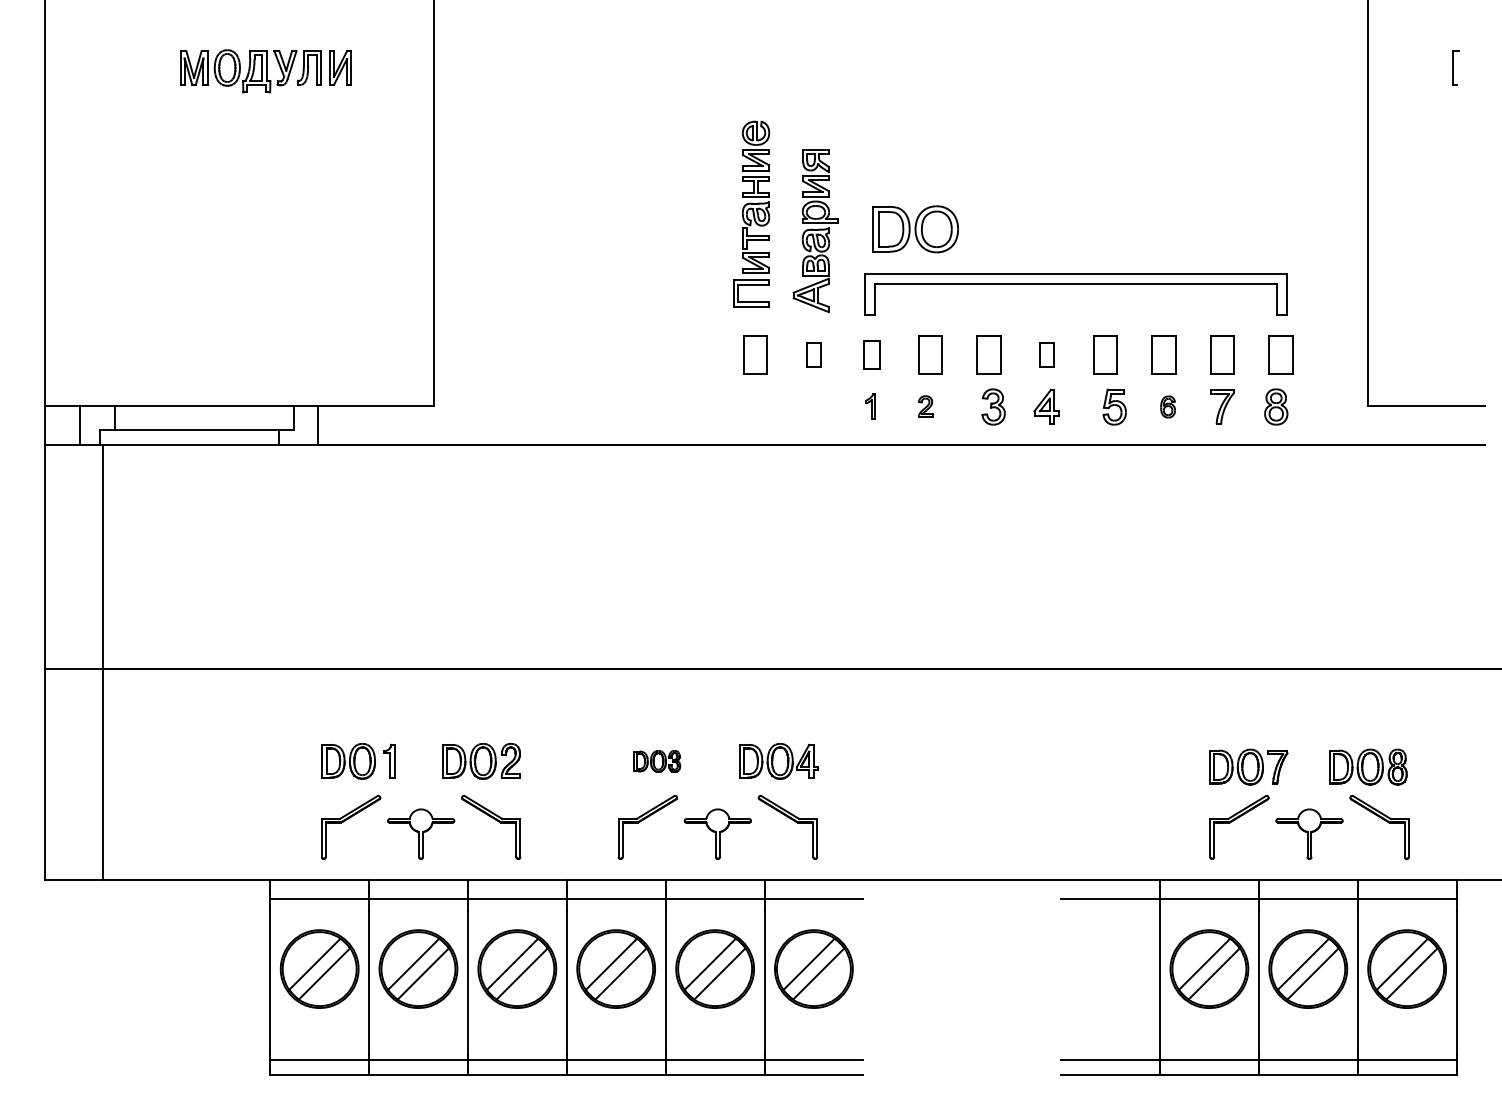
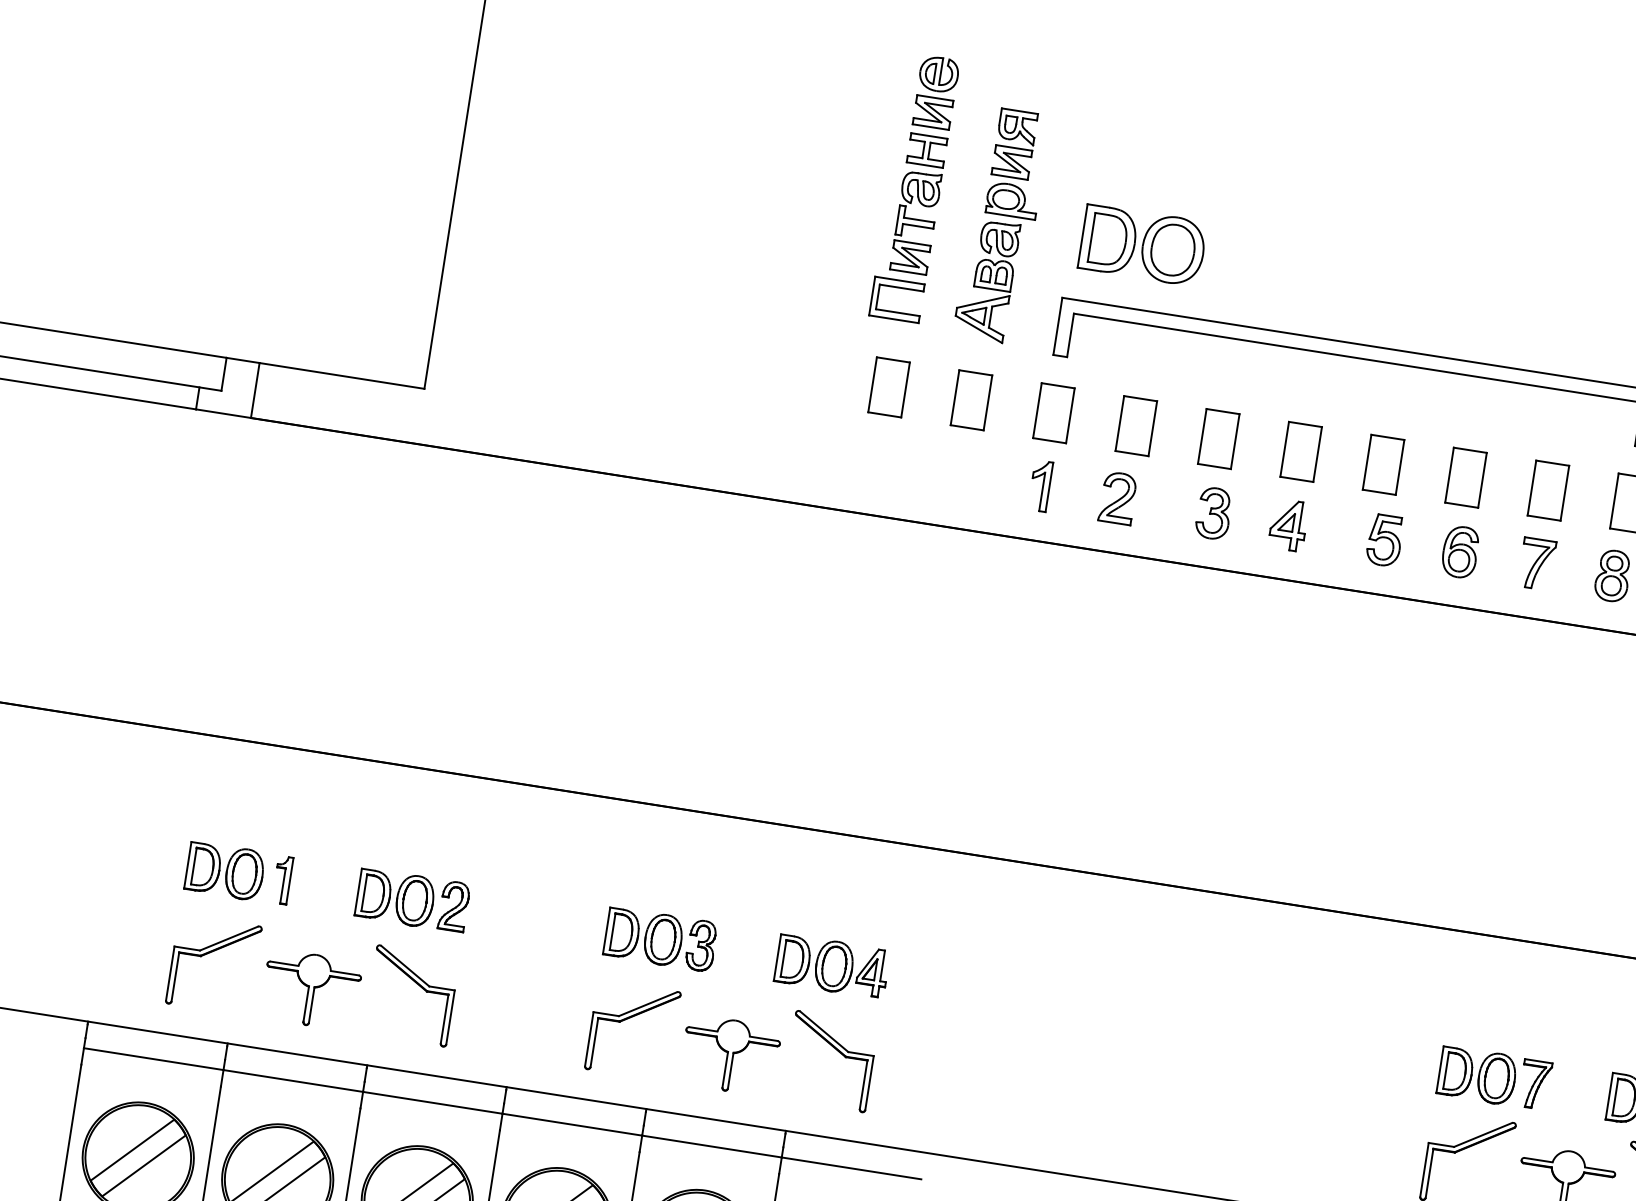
part: (813, 354) -> (971, 399), size x1.67
part: (871, 354) -> (1053, 412), size x1.43
part: (1047, 354) -> (1301, 451), size x1.67
part: (870, 406) -> (1040, 485), size x1.43
part: (925, 406) -> (1117, 497), size x1.67
part: (1167, 406) -> (1459, 551), size x1.67
part: (657, 761) -> (661, 939), size x1.67

